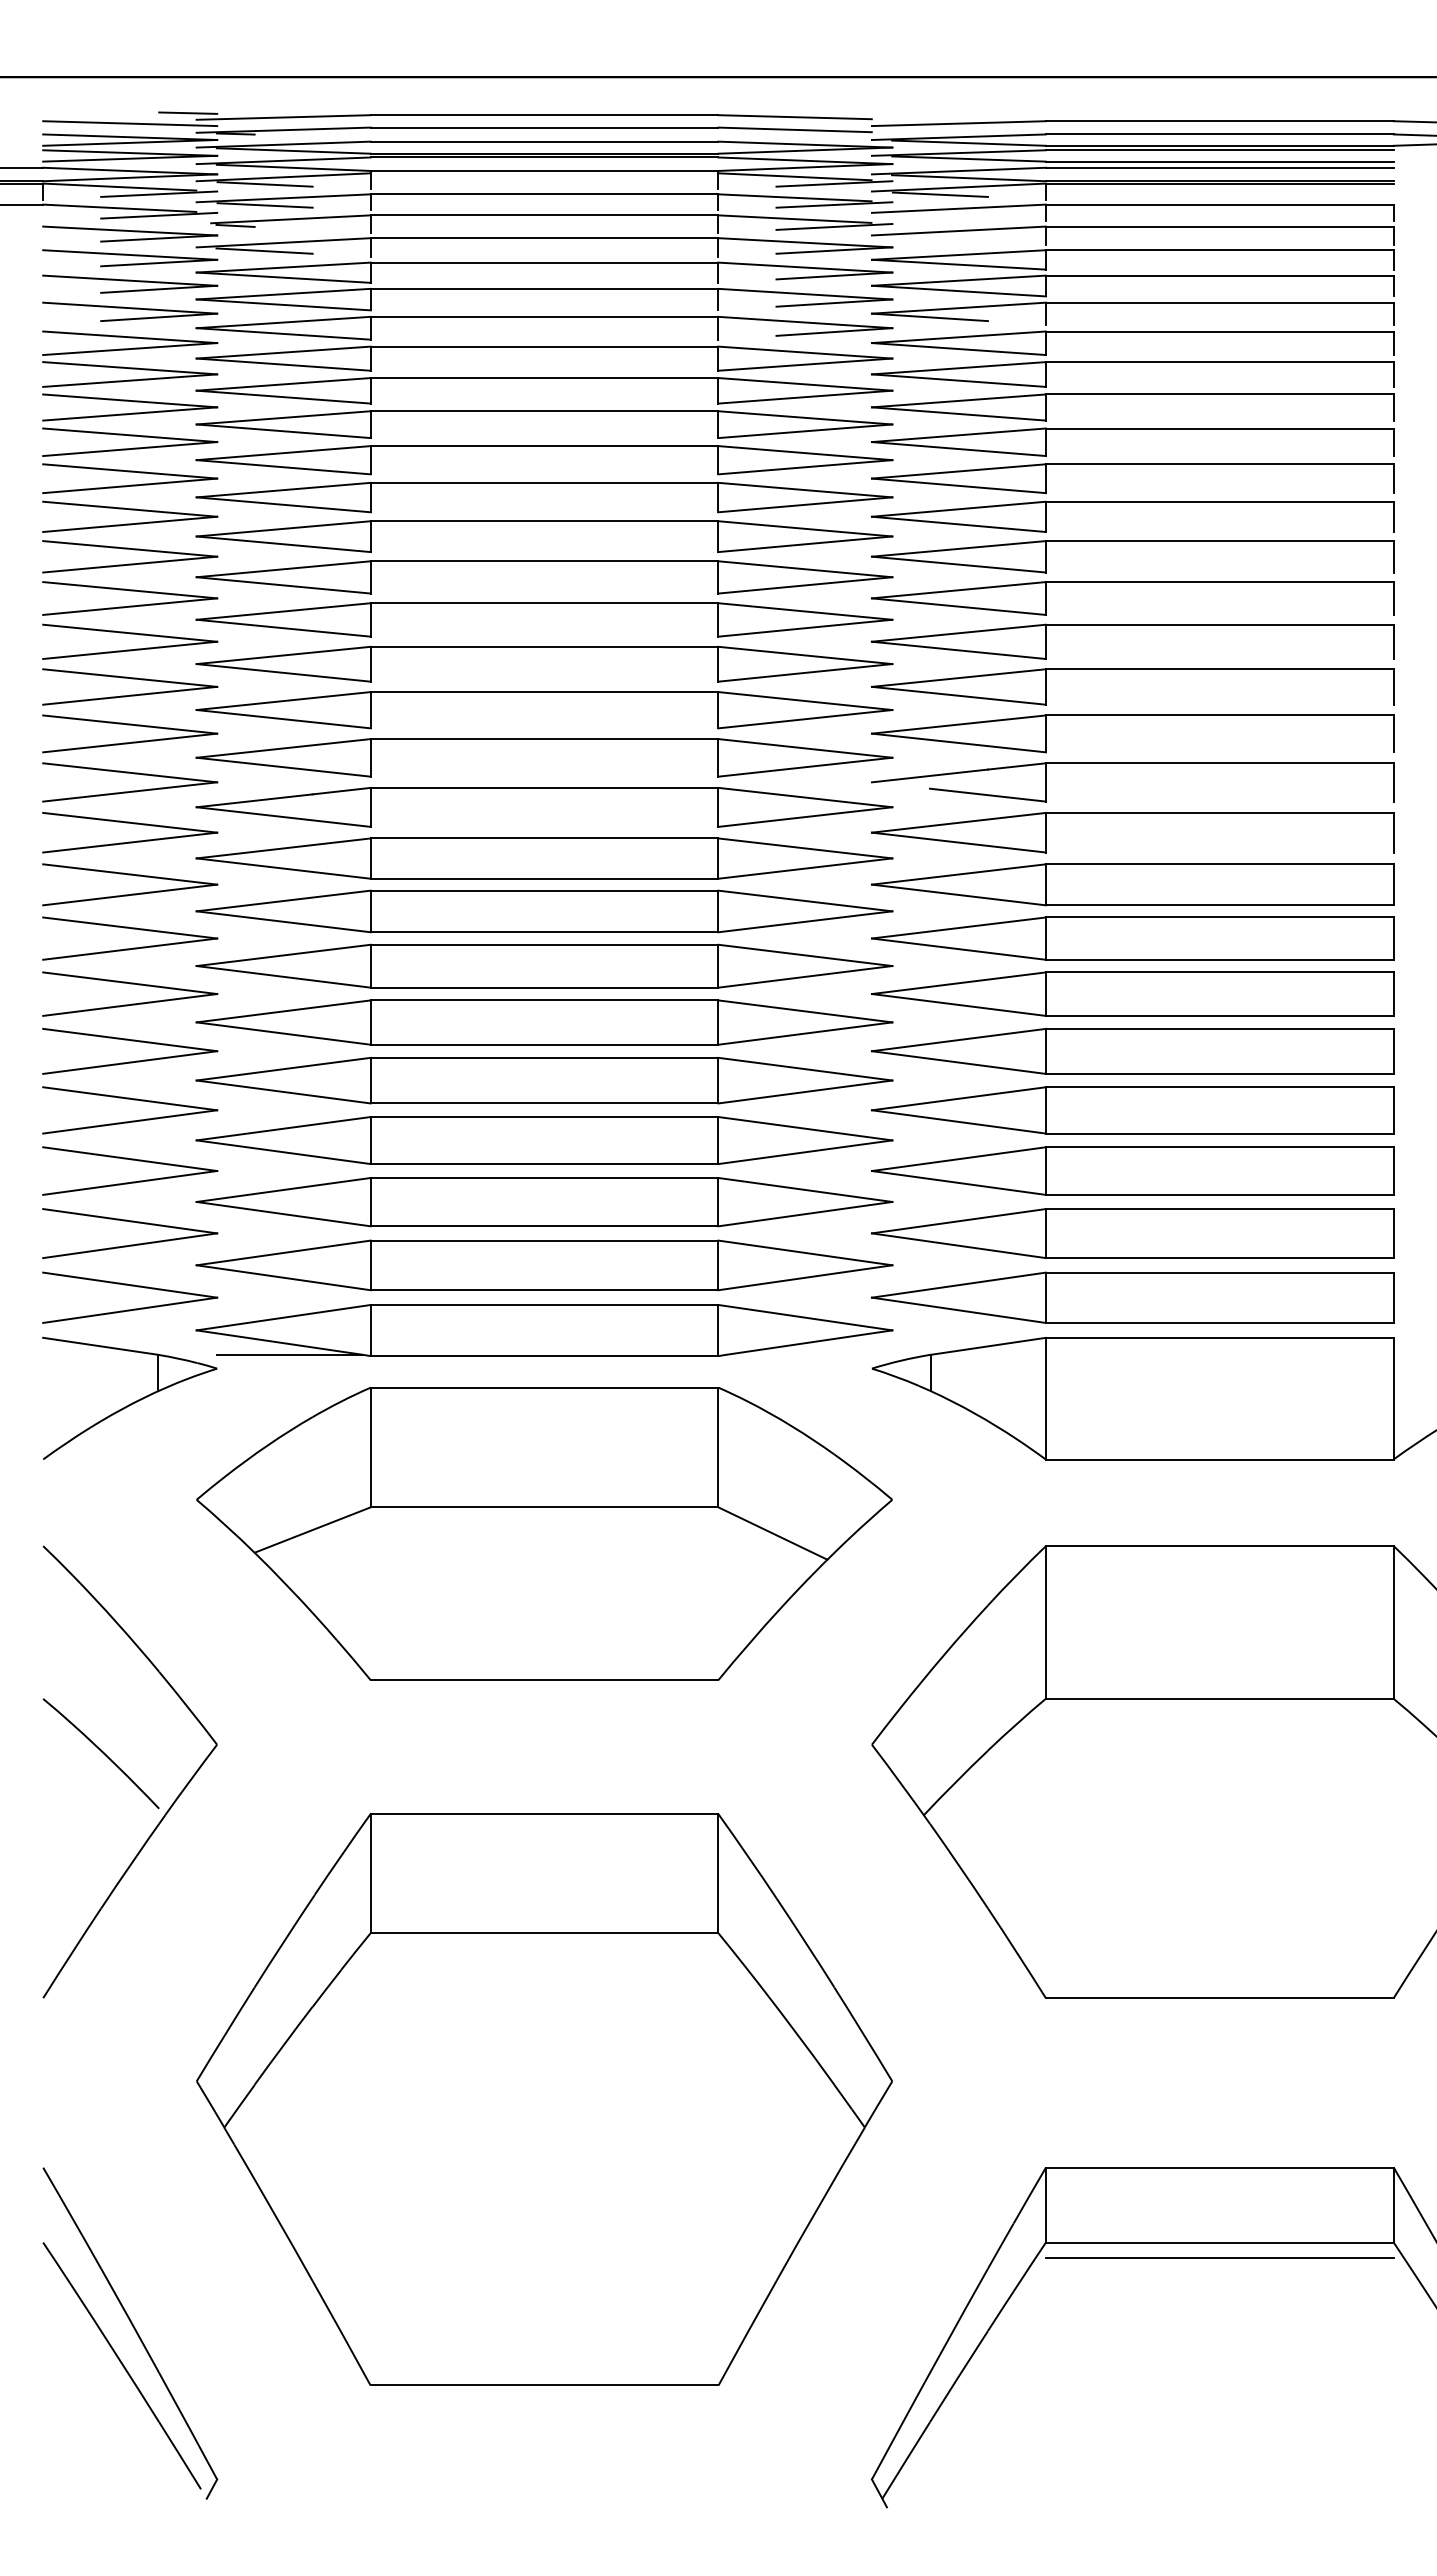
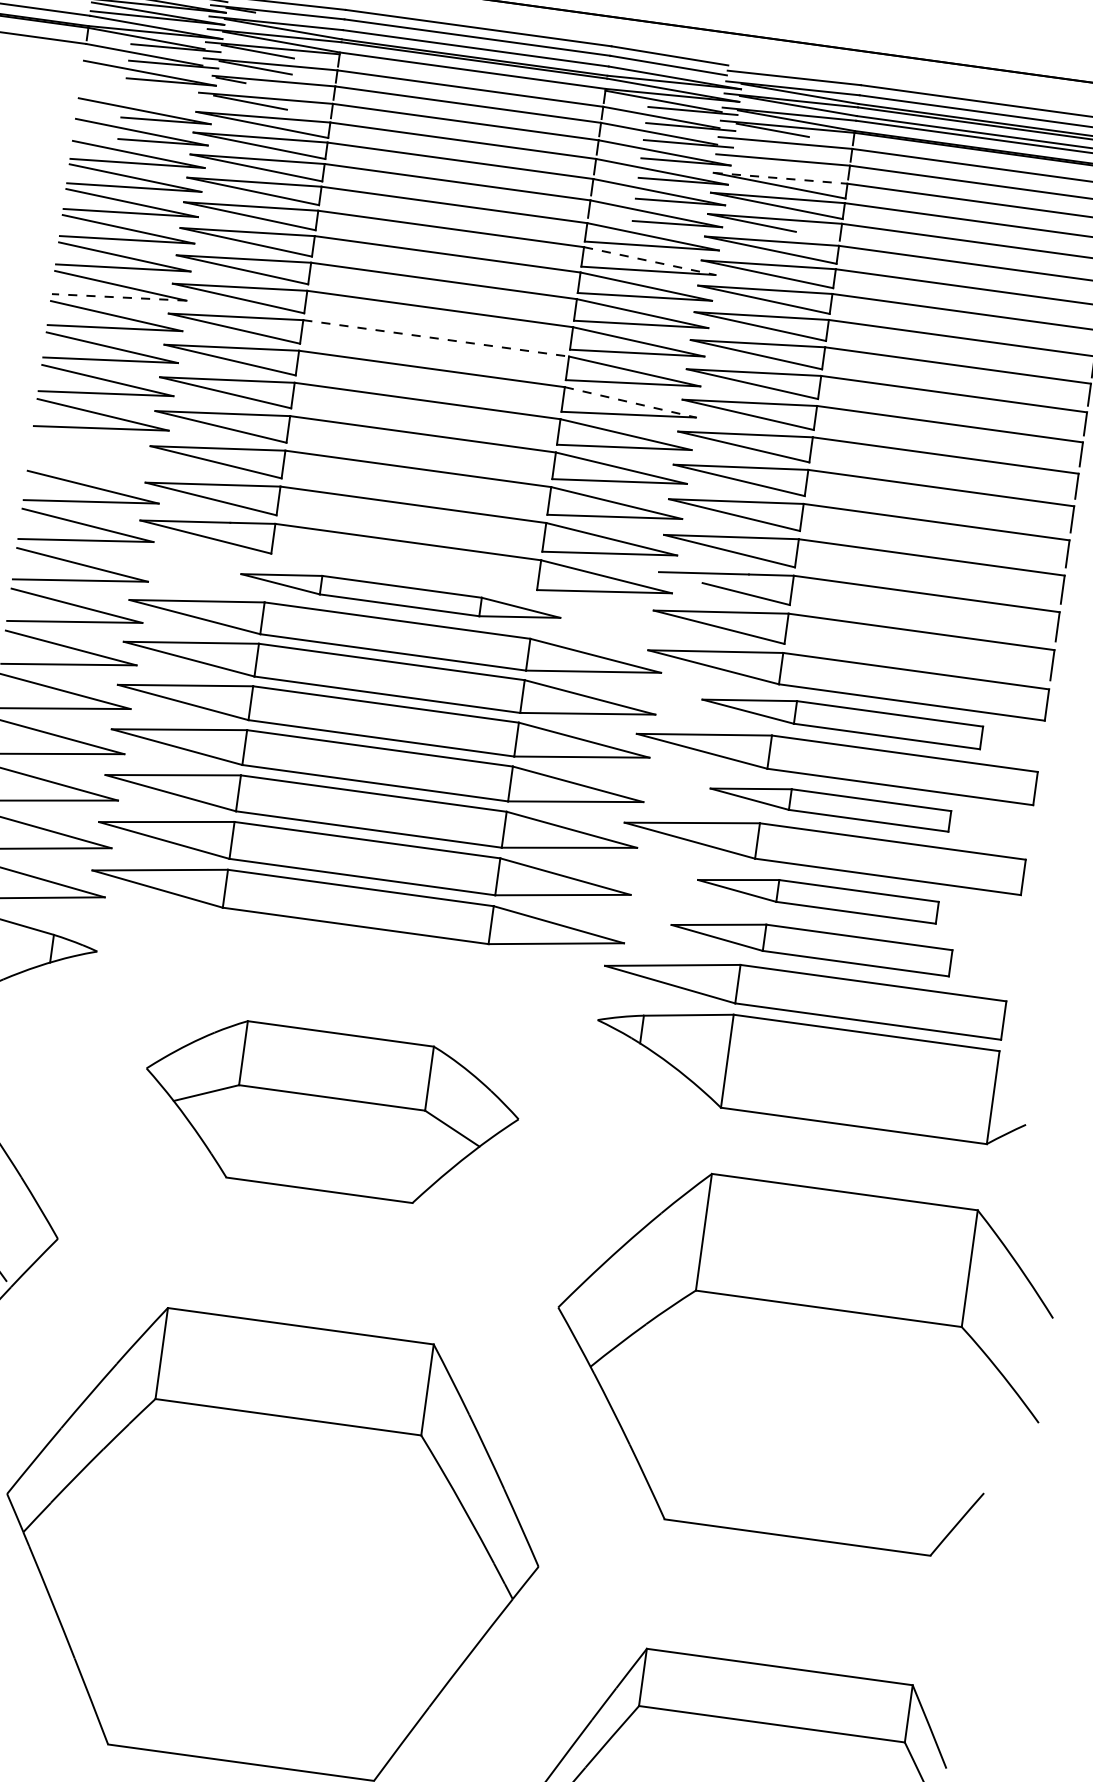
line: (959, 254) -> (781, 177), solid -> dashed
part: (130, 258) -> (147, 94), removed
line: (805, 384) -> (649, 261), solid -> dashed
line: (544, 521) -> (436, 338), solid -> dashed
line: (129, 524) -> (118, 297), solid -> dashed
line: (805, 569) -> (630, 402), solid -> dashed
part: (130, 725) -> (98, 451), removed
part: (544, 858) -> (400, 596), size x0.6
part: (1132, 938) -> (841, 718), size x0.7
part: (1132, 1051) -> (829, 805), size x0.6
part: (1132, 1170) -> (817, 895), size x0.6
part: (1132, 1233) -> (810, 944), size x0.7
part: (544, 1330) -> (351, 956), removed
part: (544, 1533) -> (330, 1111), size x0.7
line: (1219, 2257) -> (770, 1735), removed

